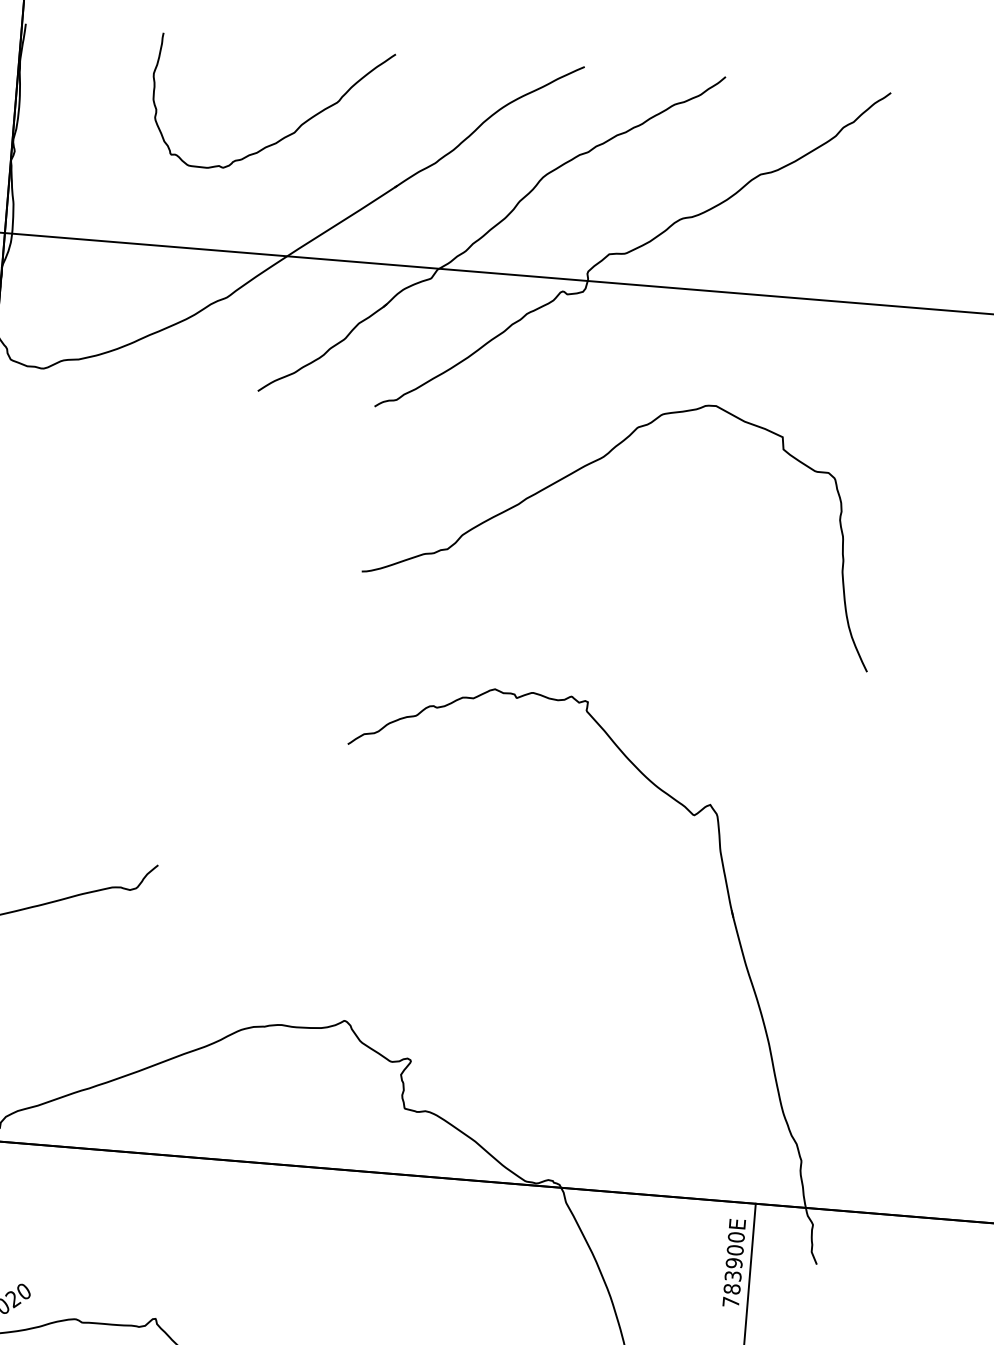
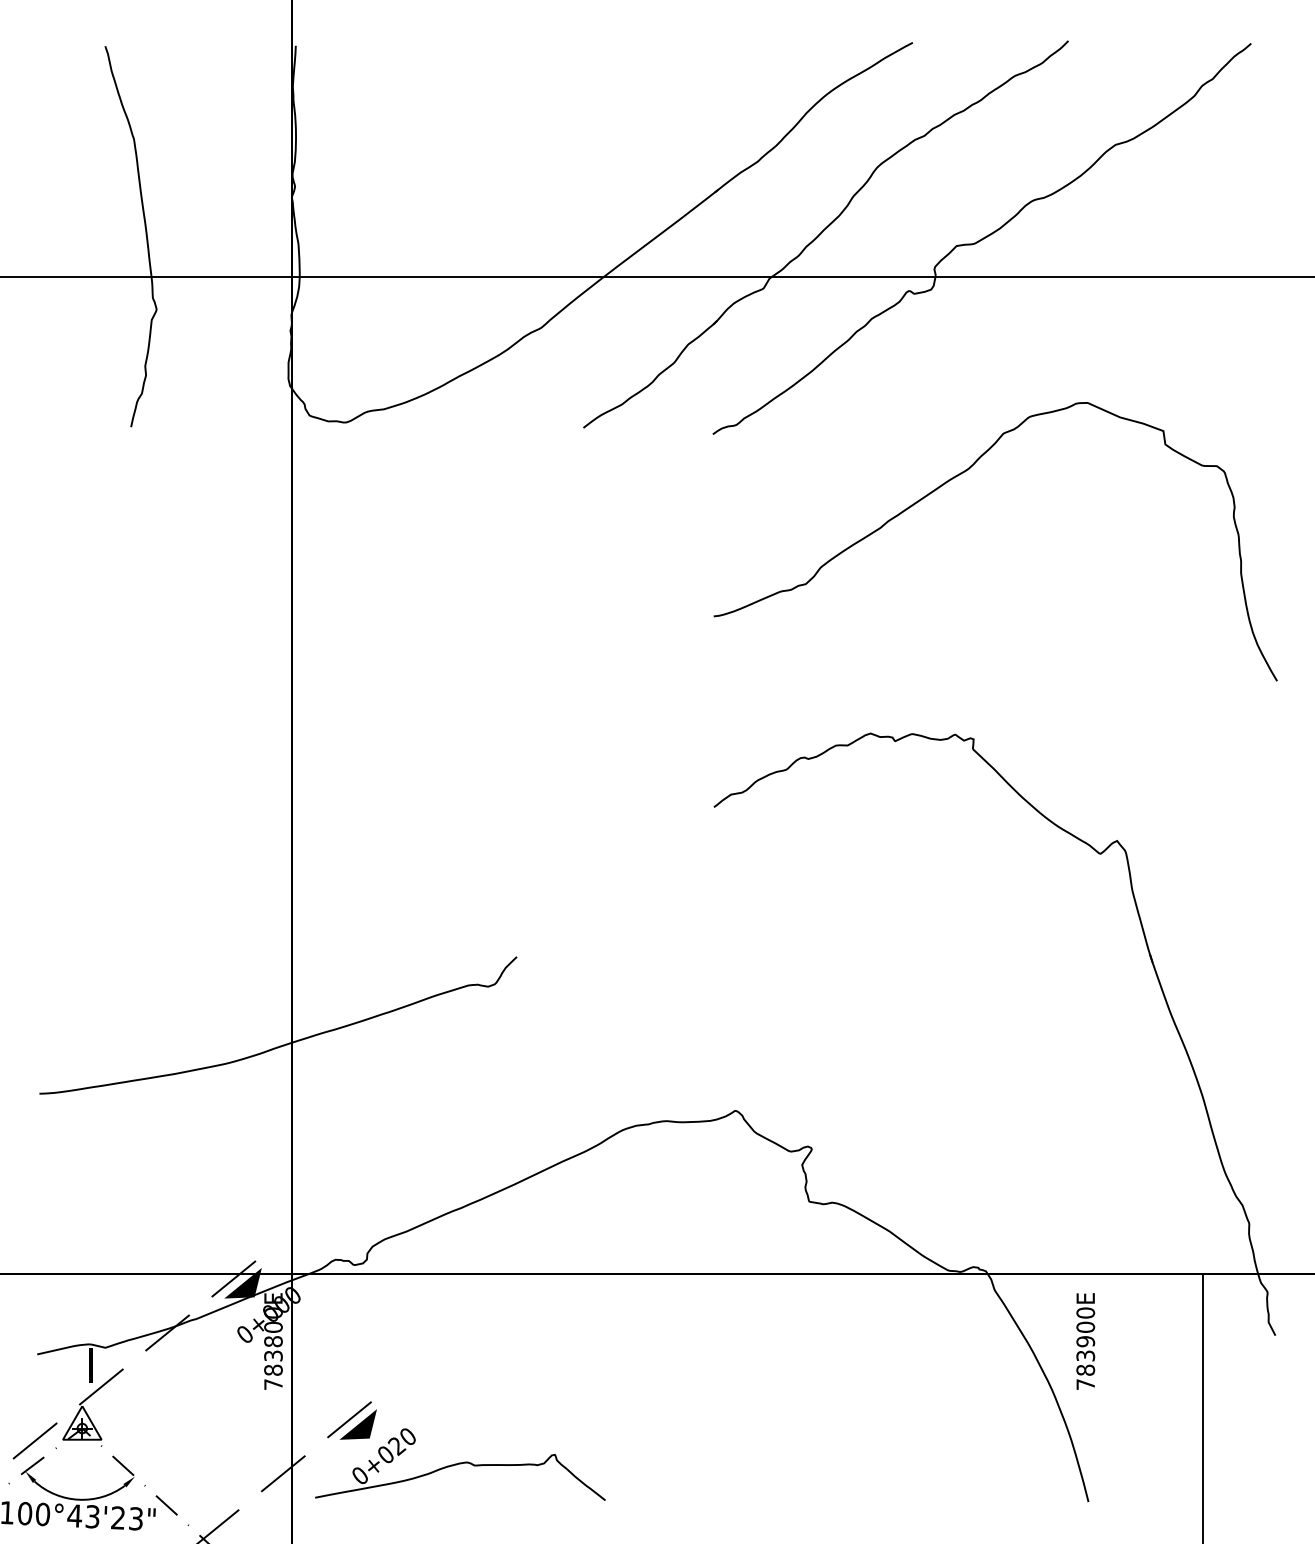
curve: (287, 135) -> (592, 144), removed
text: (734, 1263) -> (1085, 1341), moved

